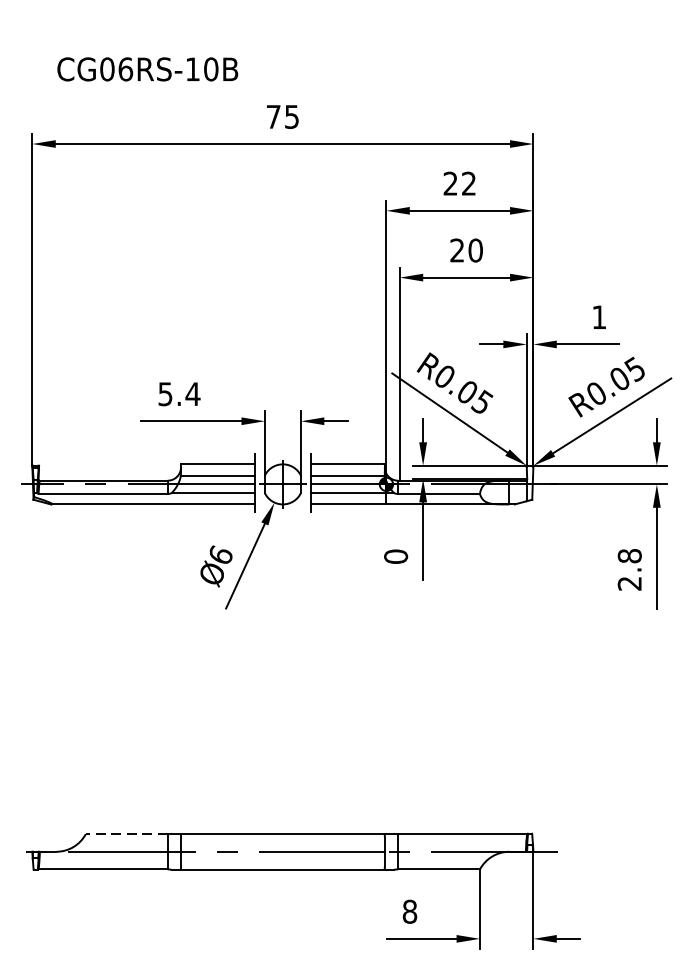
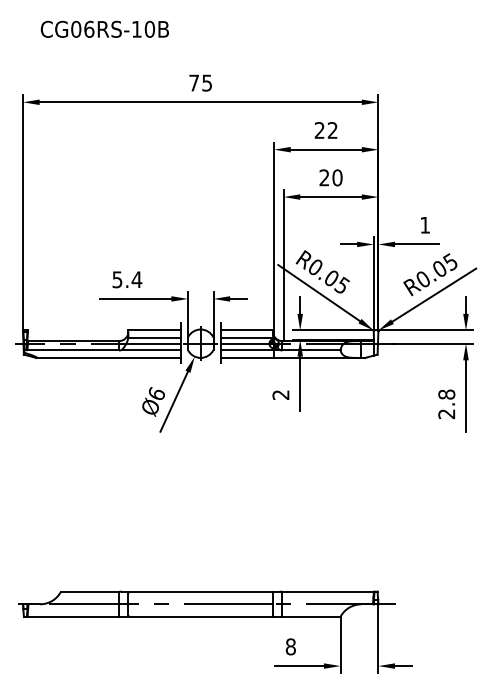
text: (147, 68) -> (104, 28), moved
text: (395, 557) -> (280, 395), 0 -> 2
line: (126, 833) -> (89, 591), dashed -> solid

